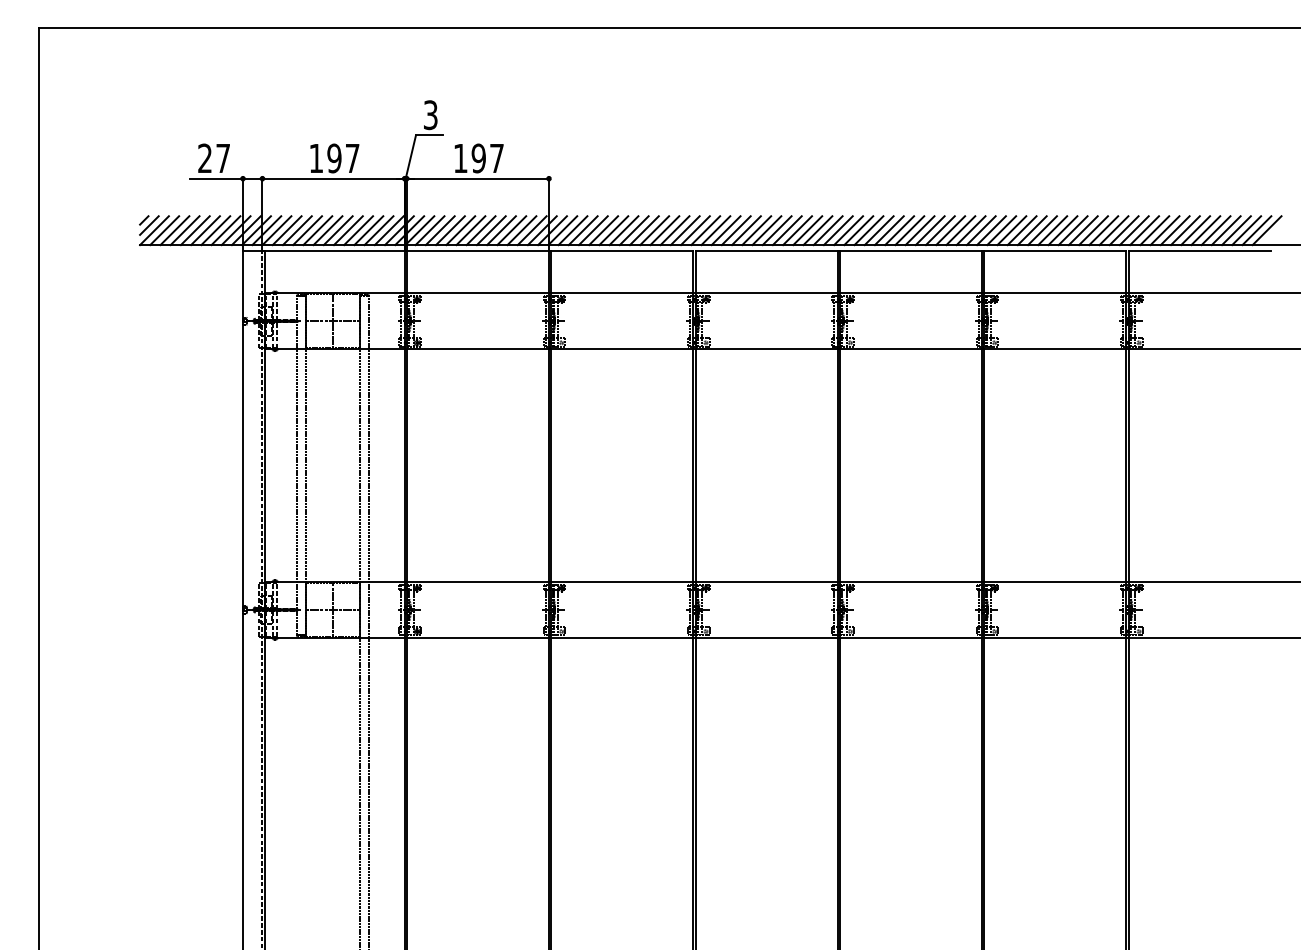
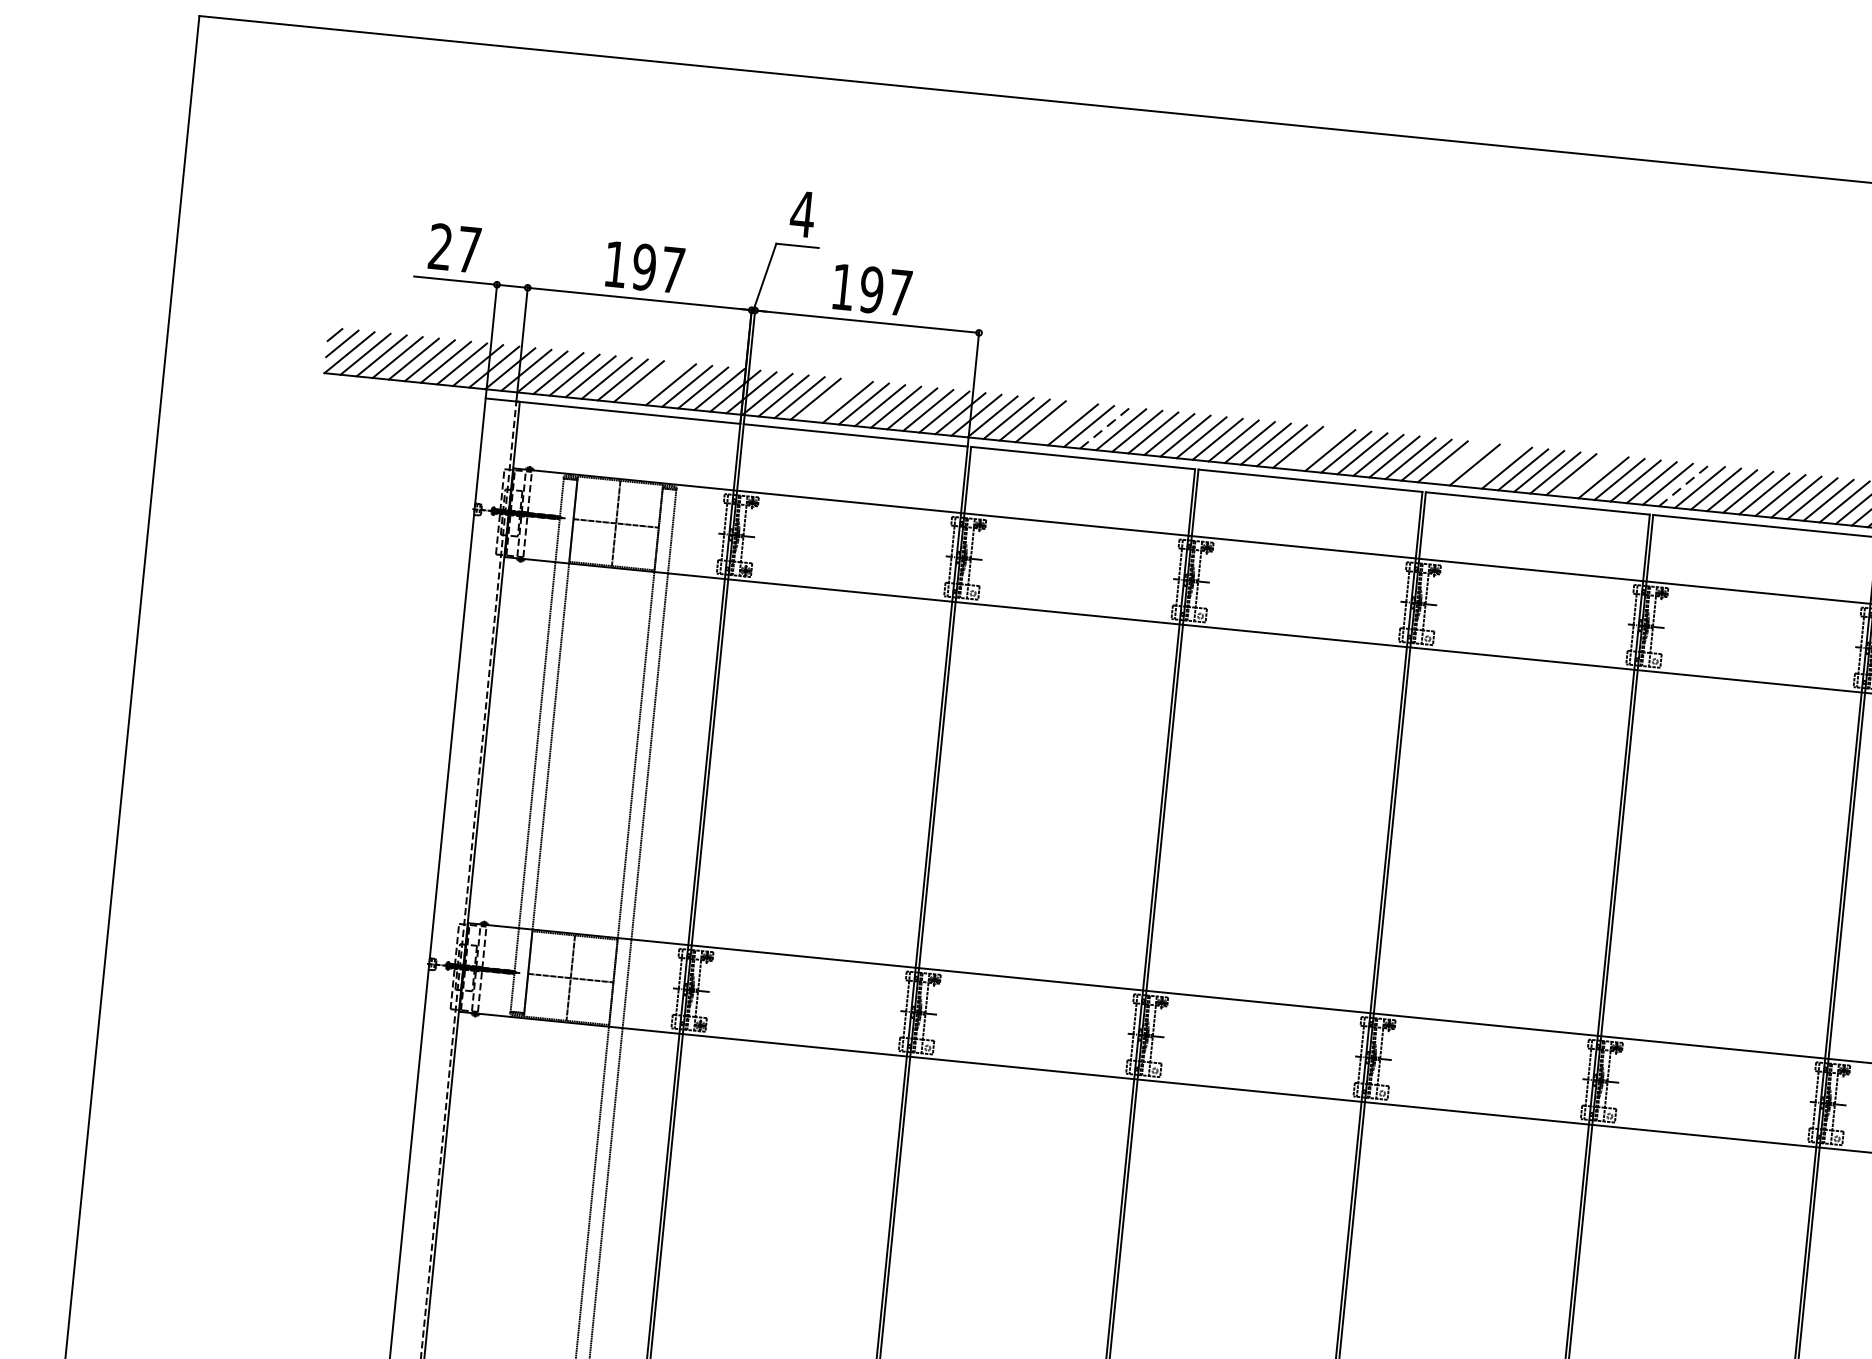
text: (430, 115) -> (802, 214), 3 -> 4
line: (347, 230) -> (653, 382), removed
line: (460, 230) -> (831, 400), removed
line: (603, 230) -> (1056, 423), removed
line: (634, 230) -> (1105, 427), solid -> dashed
line: (766, 230) -> (1313, 448), removed
line: (858, 230) -> (1458, 463), removed
line: (878, 230) -> (1489, 466), removed
line: (939, 230) -> (1585, 475), removed
line: (1002, 230) -> (1685, 485), solid -> dashed

